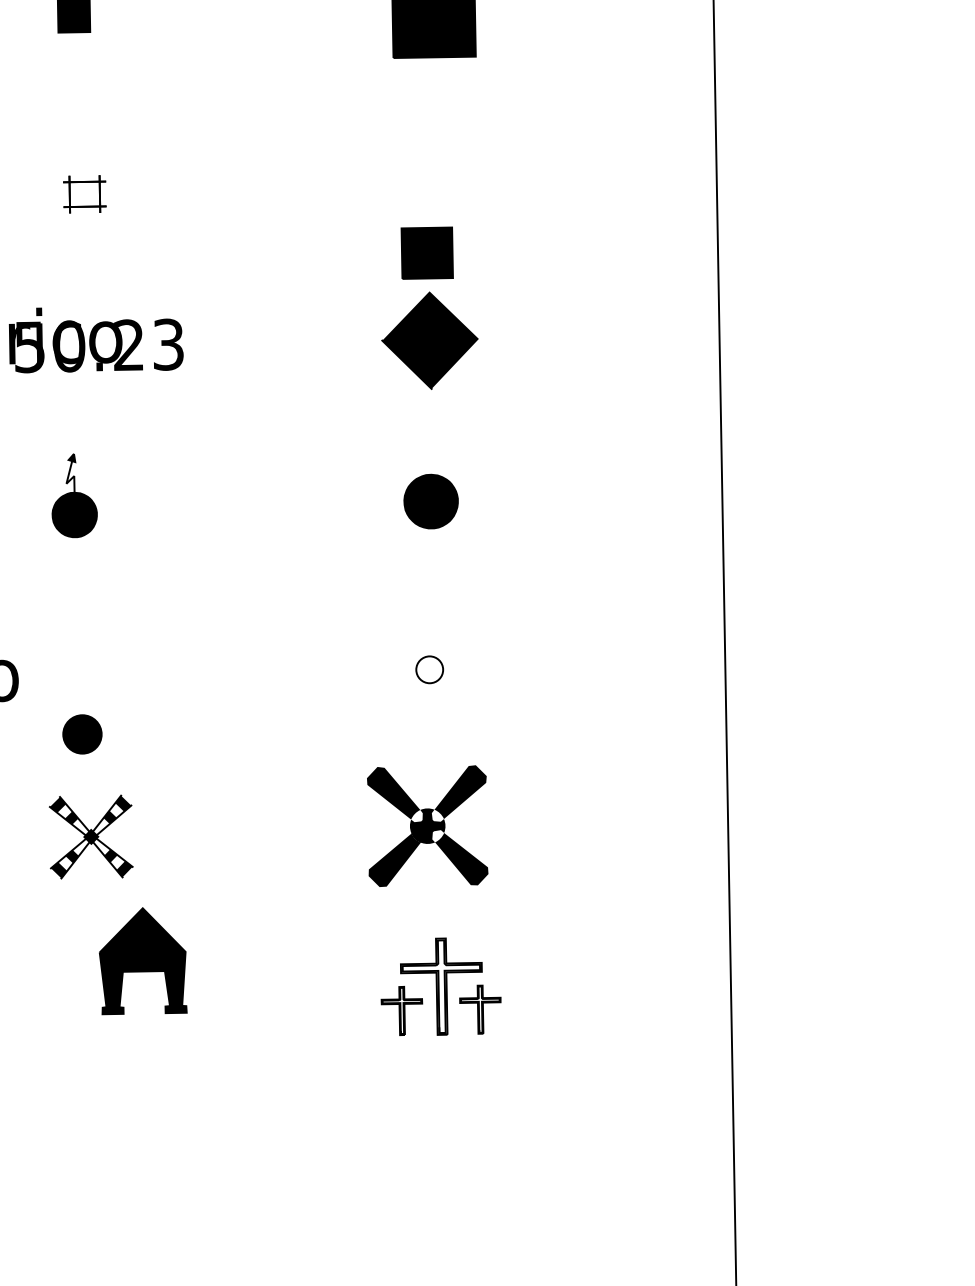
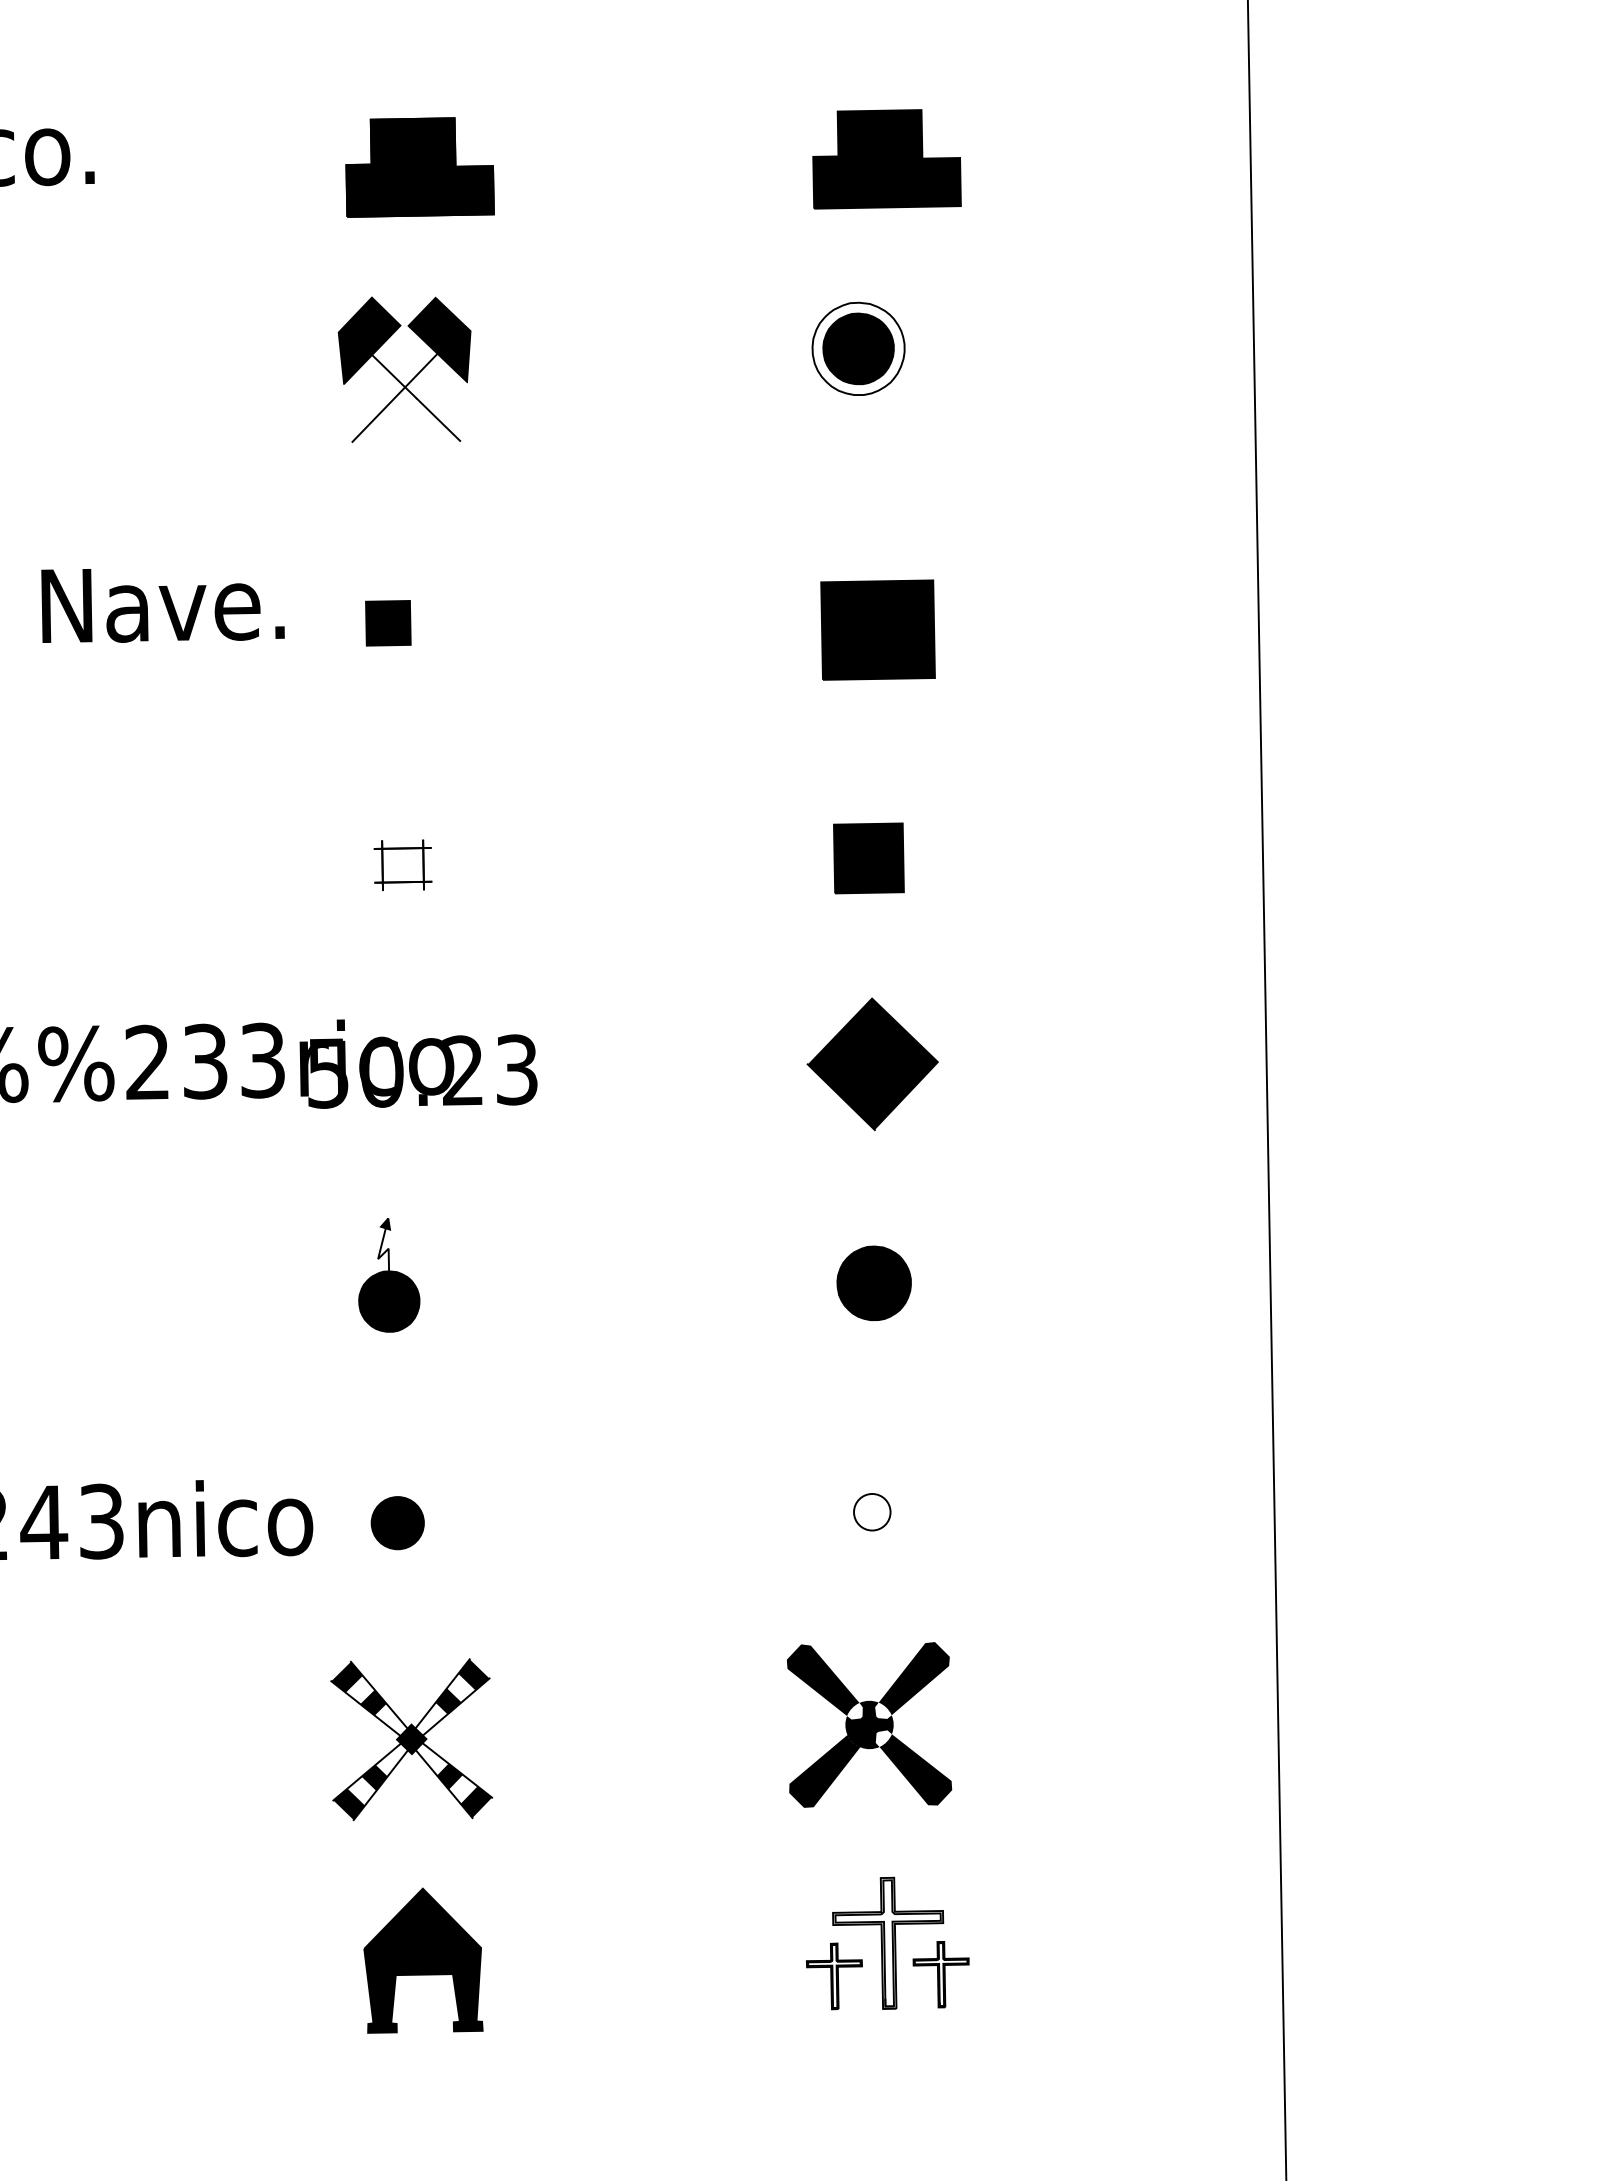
part: (426, 253) -> (868, 858), moved
part: (82, 734) -> (397, 1523), moved
part: (91, 836) -> (411, 1739), size x1.43
part: (143, 961) -> (423, 1960), moved

